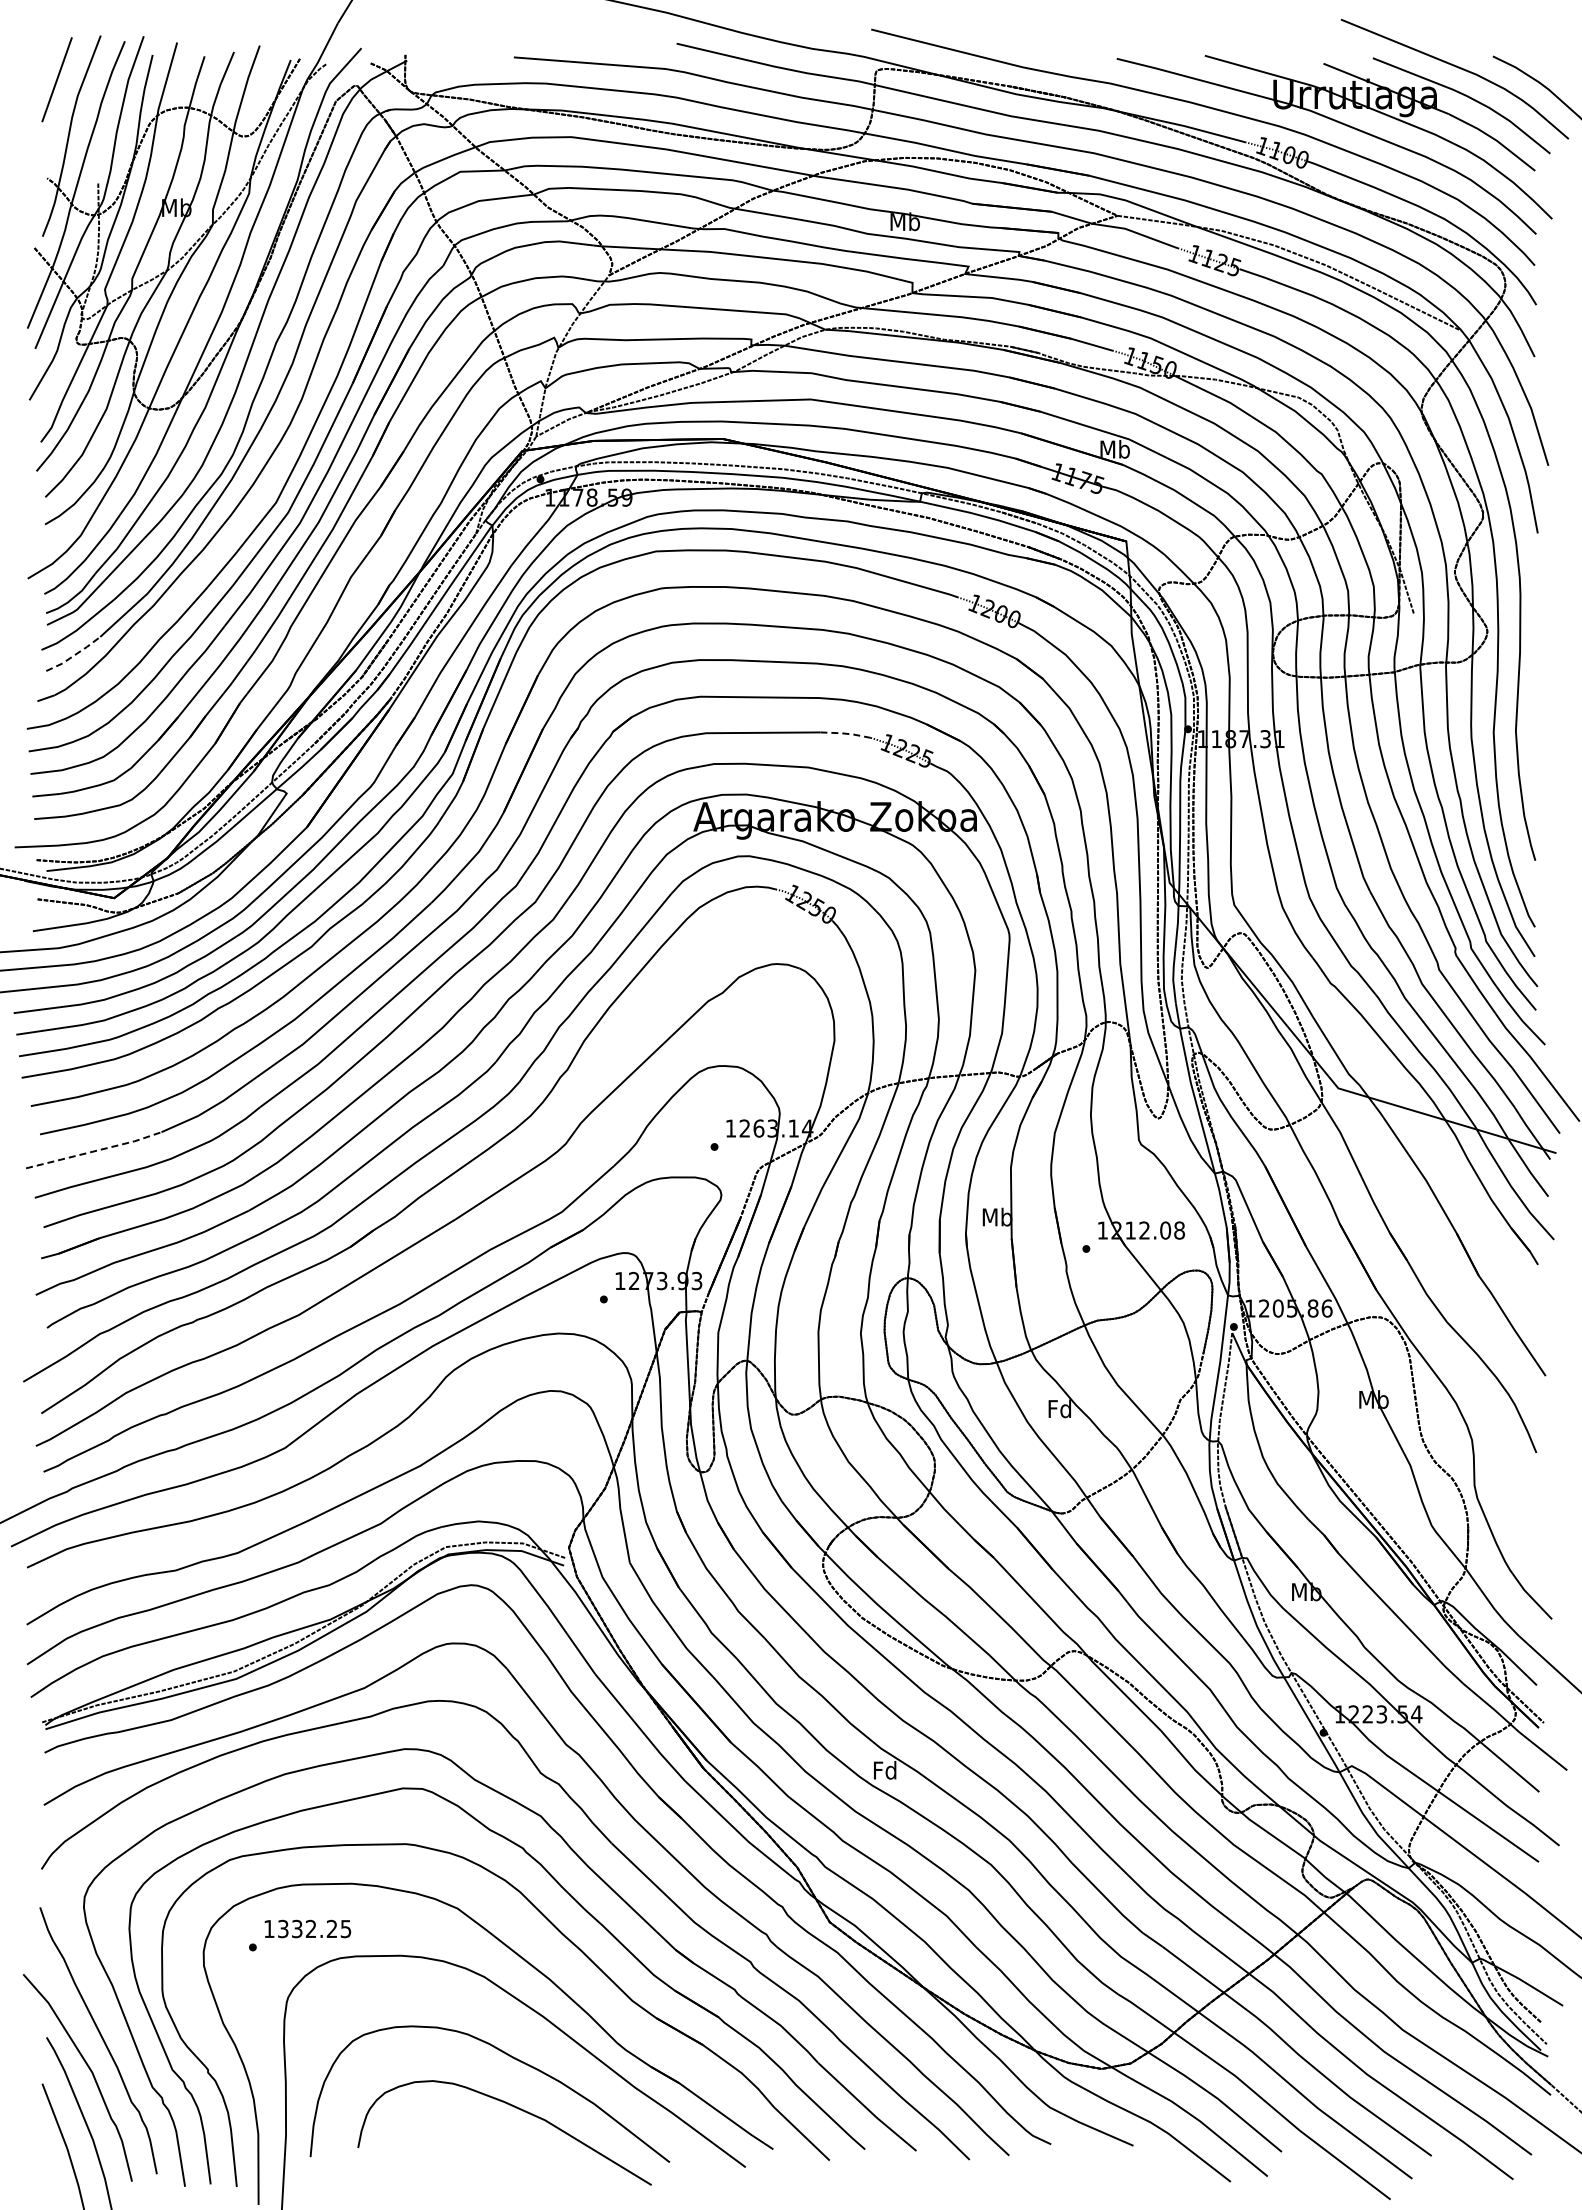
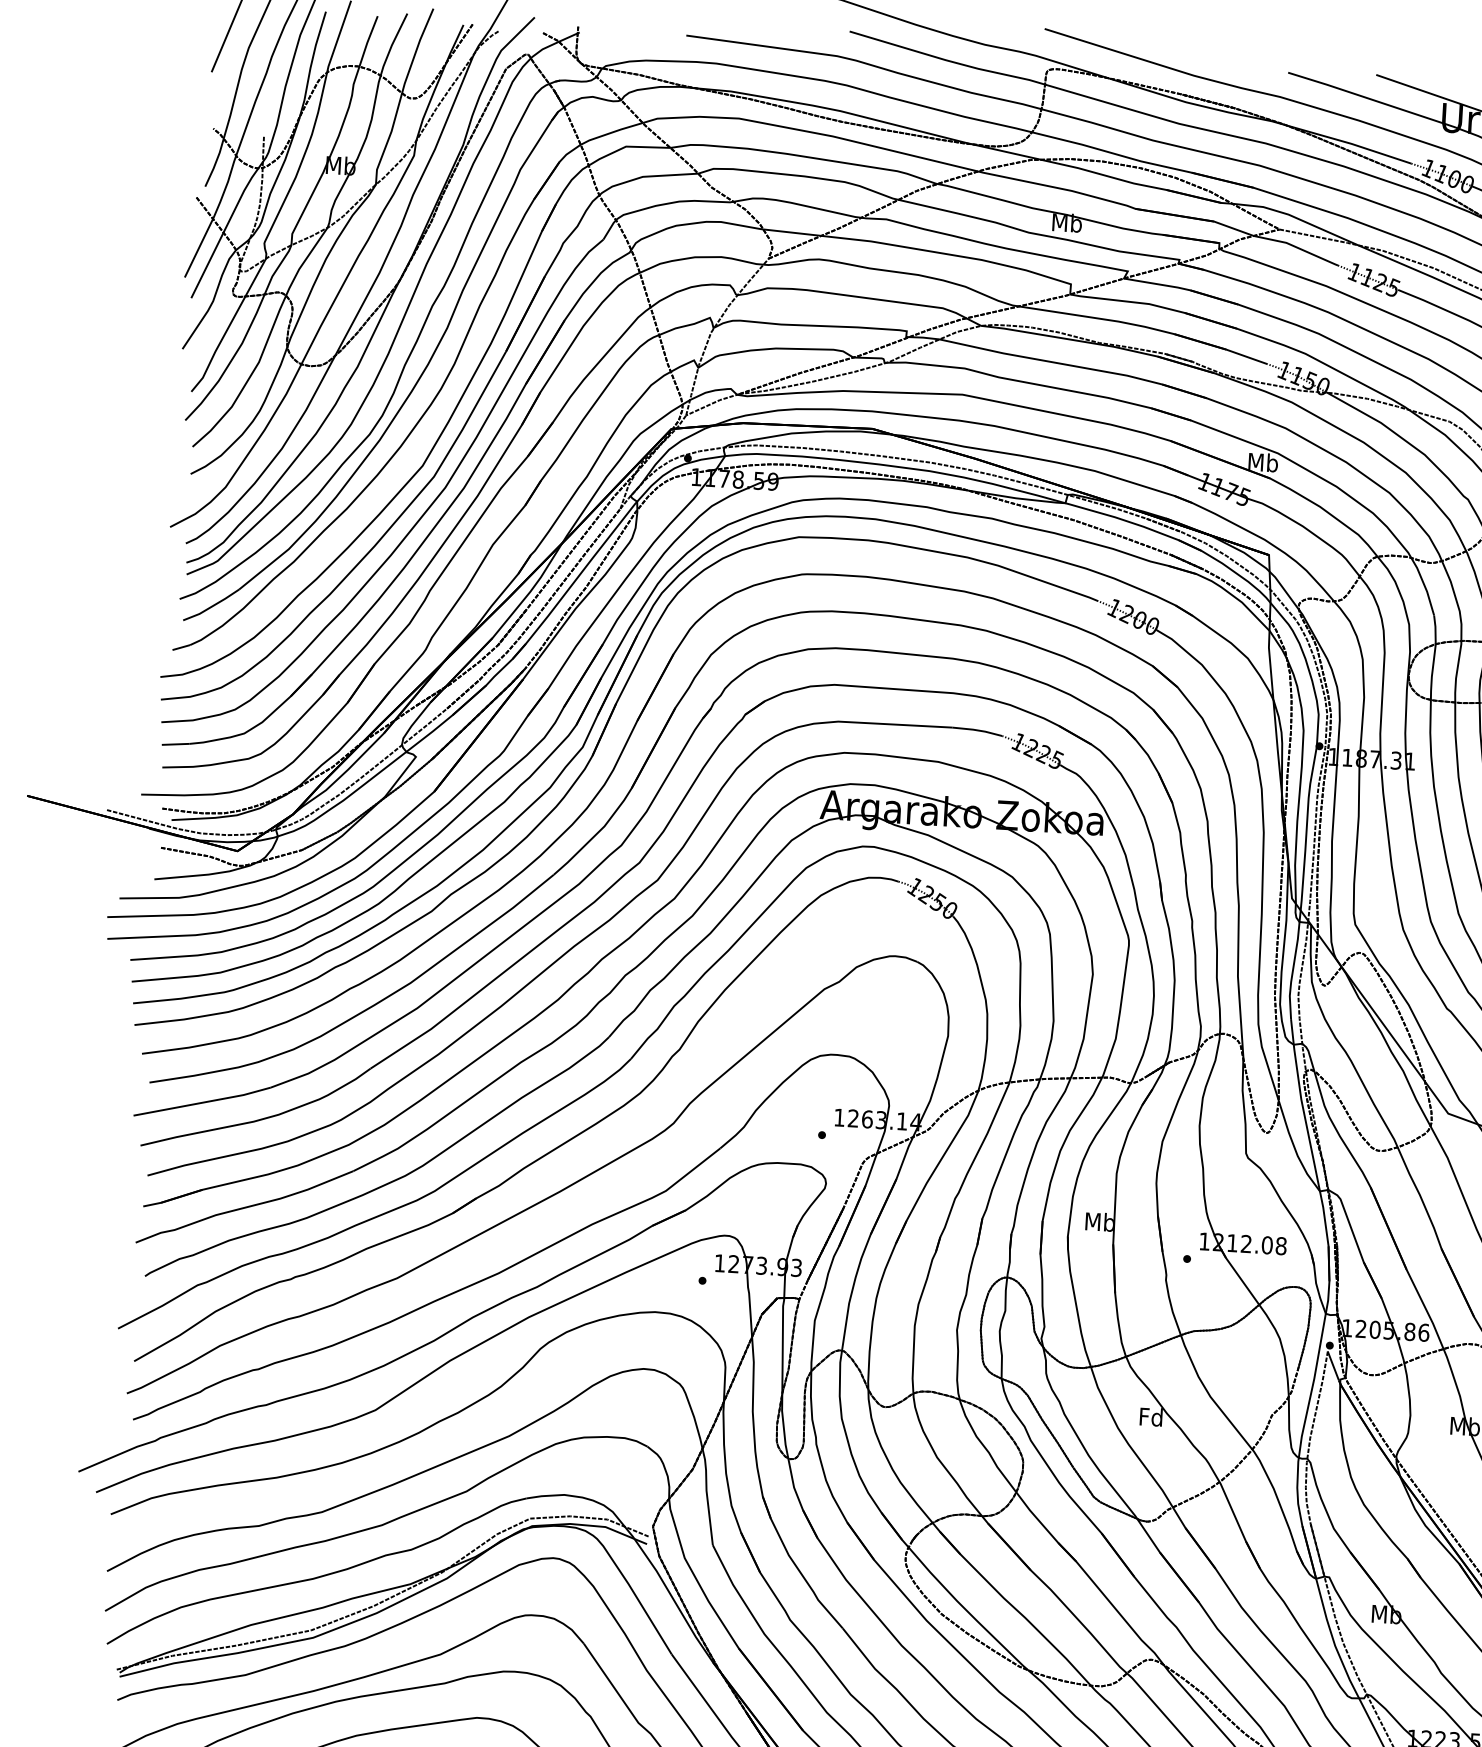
line: (74, 655) -> (212, 606), dashed -> solid
line: (846, 733) -> (978, 730), dashed -> solid
line: (95, 1151) -> (203, 1102), dashed -> solid

